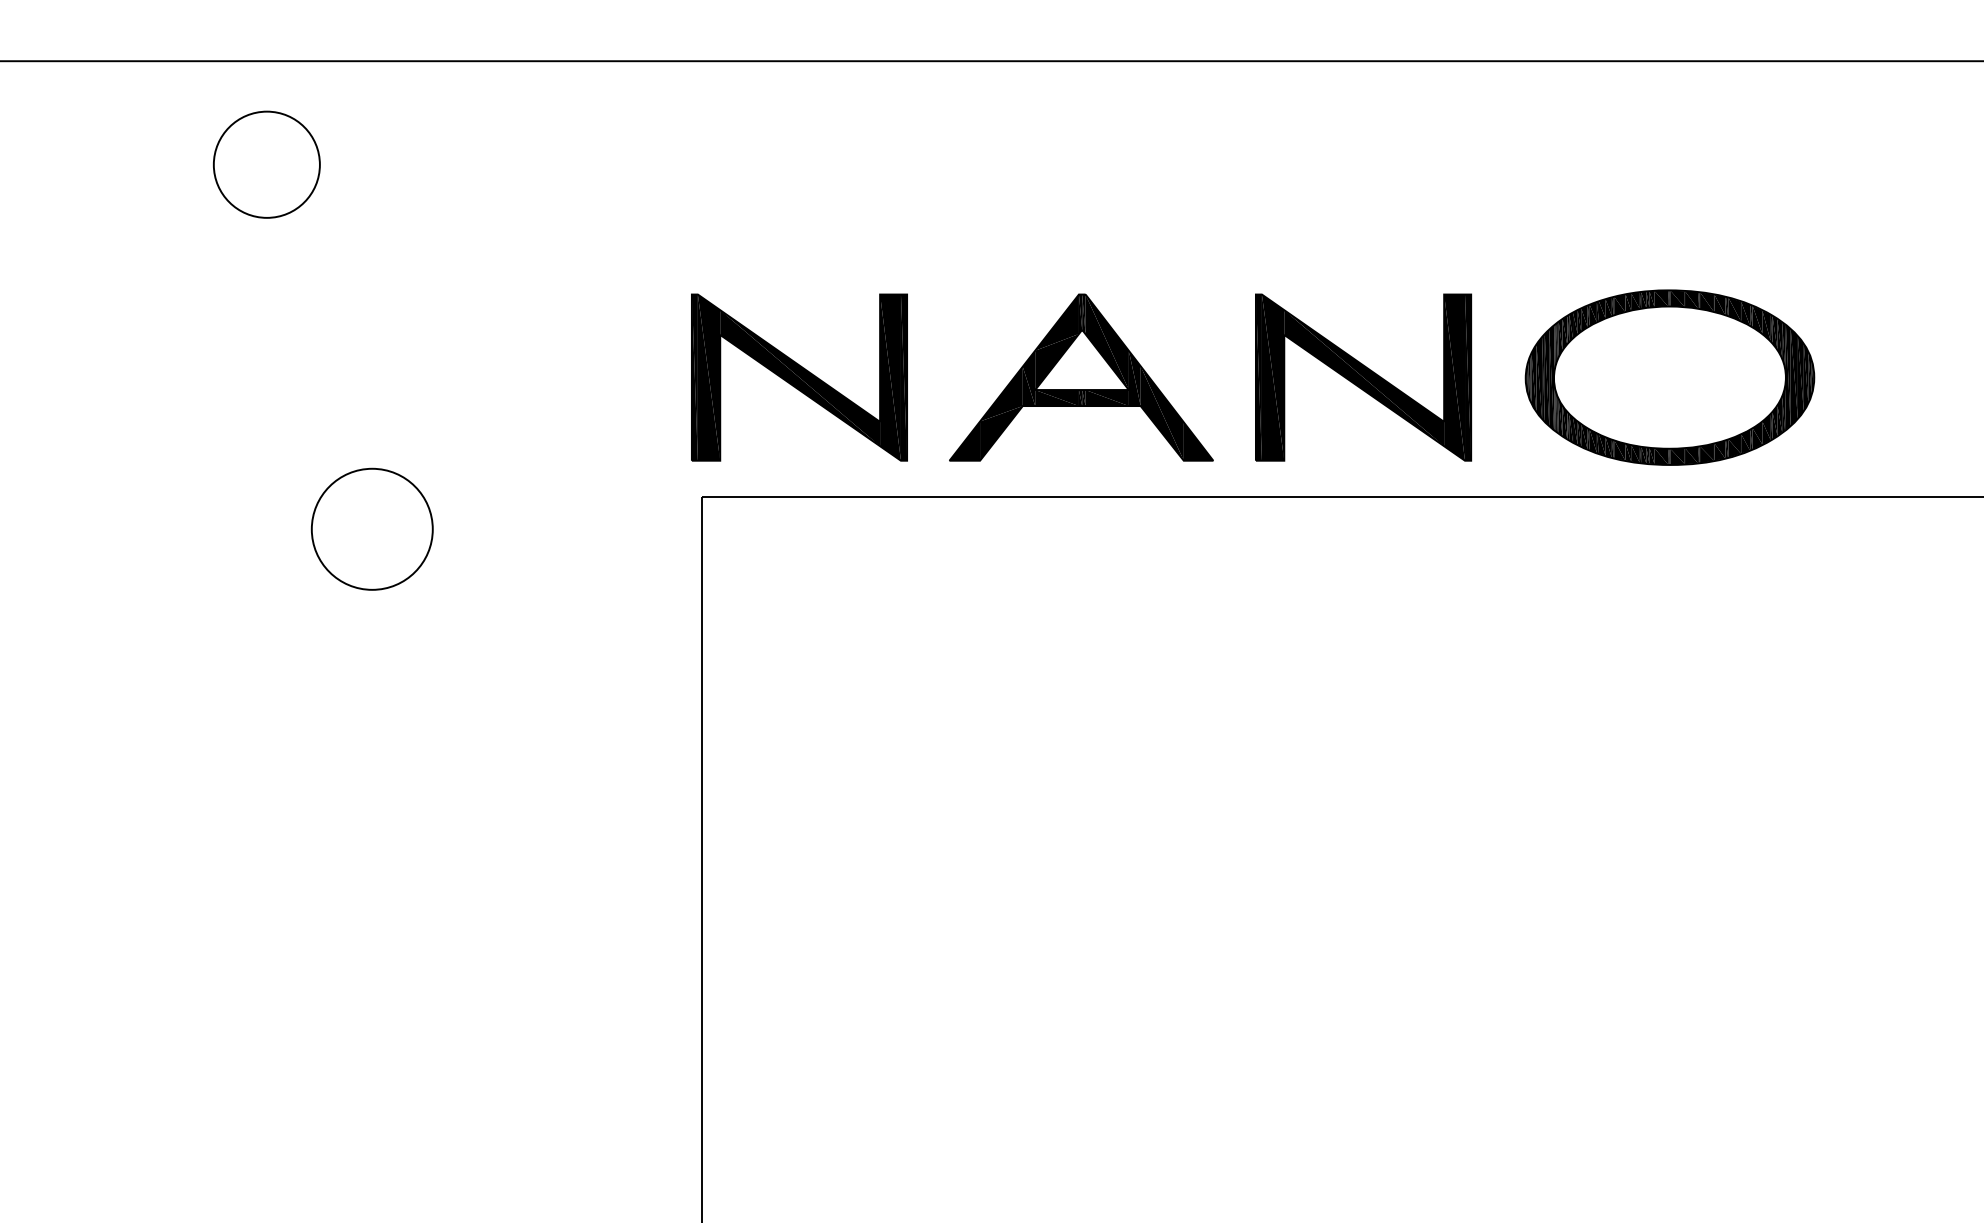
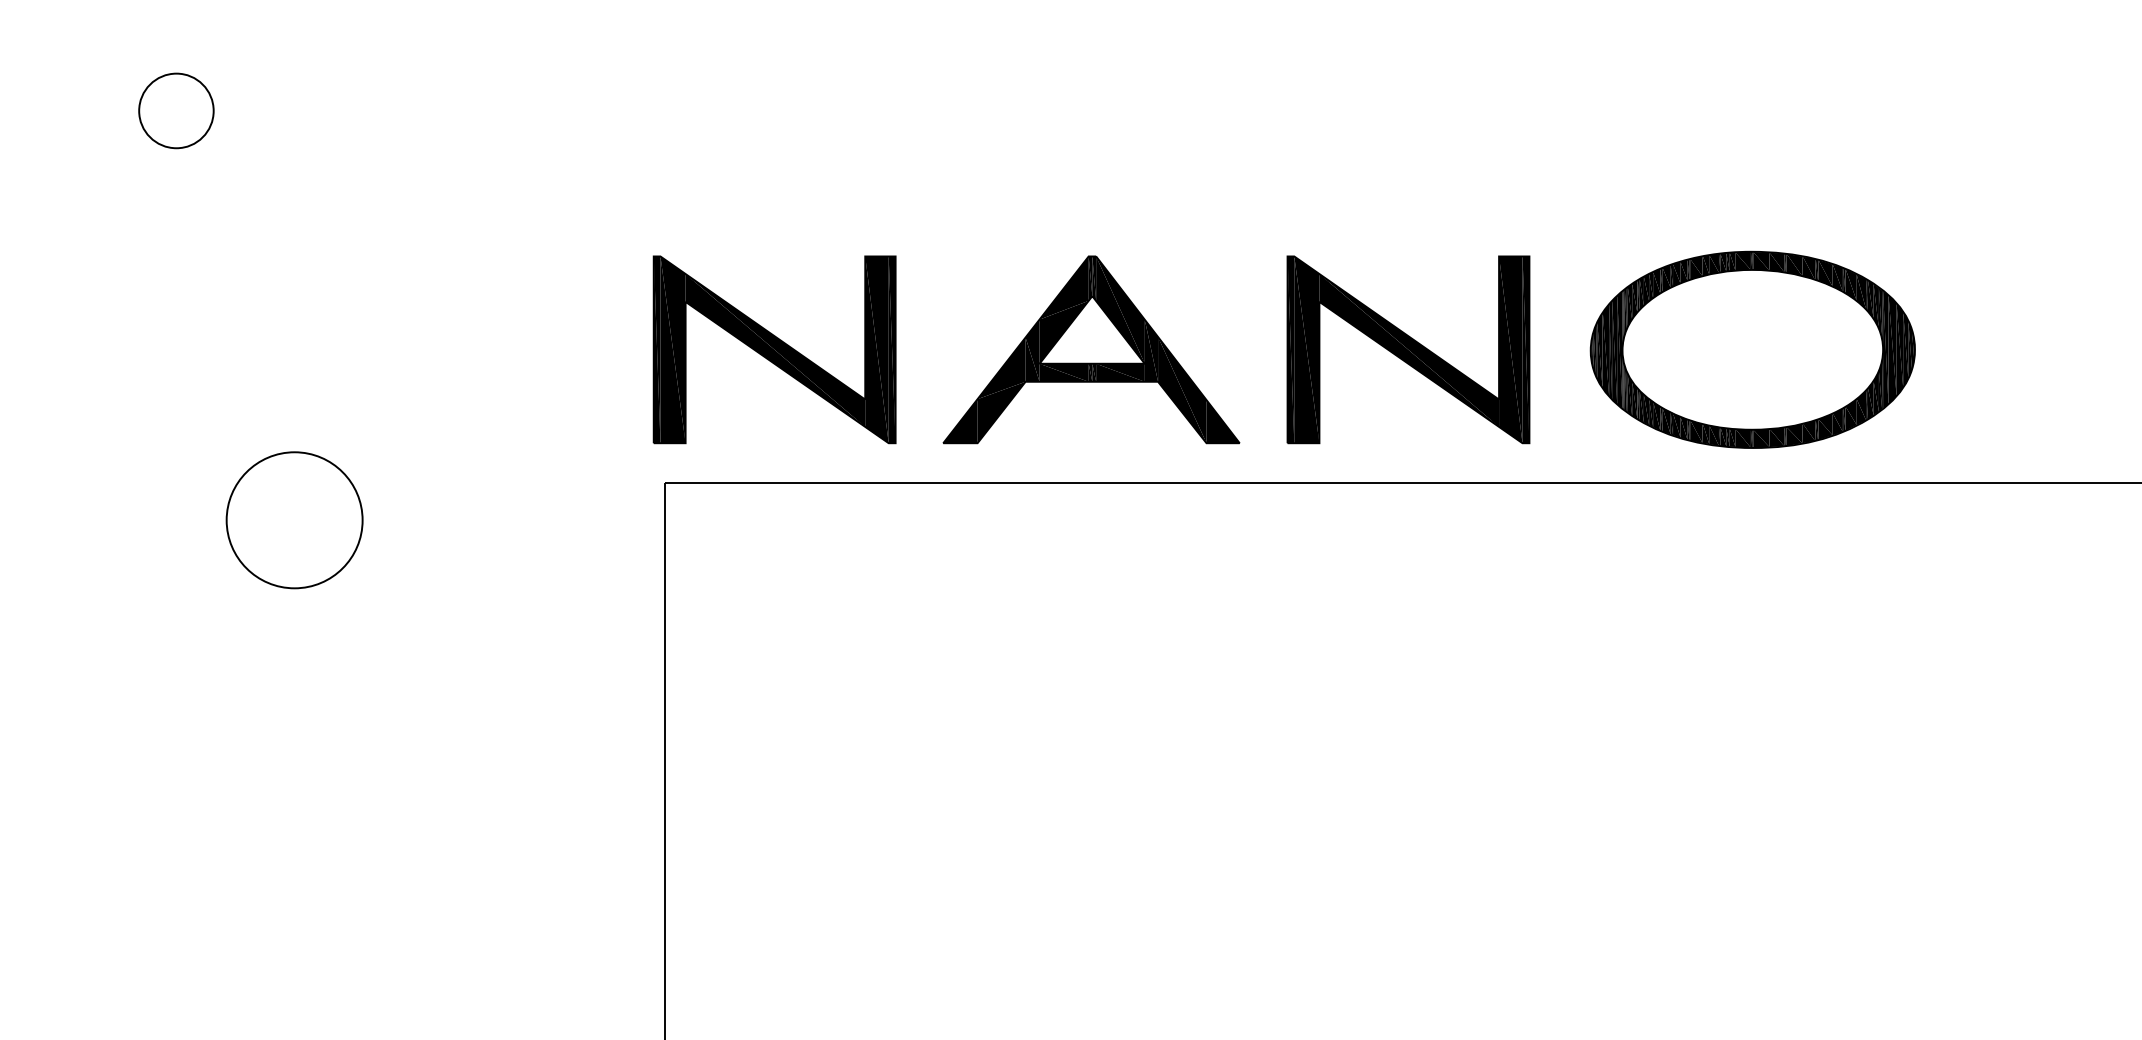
part: (267, 165) -> (176, 111), size x0.62

